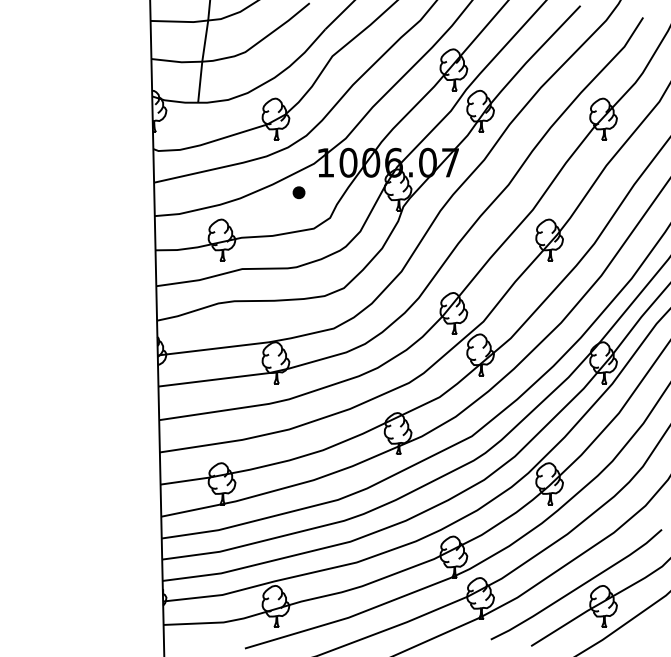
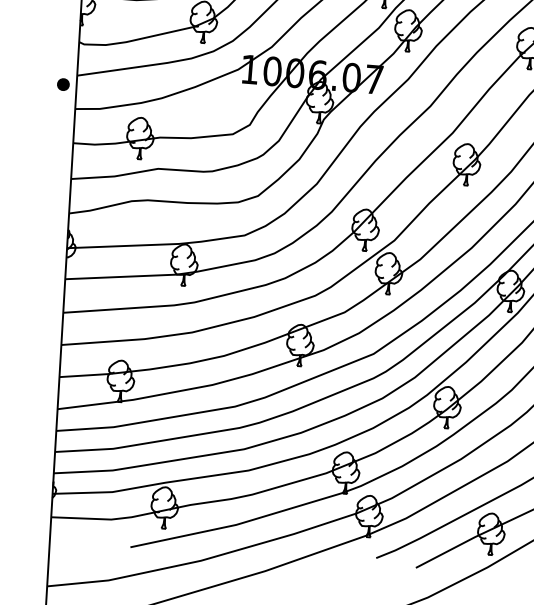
part: (298, 192) -> (62, 84), moved

